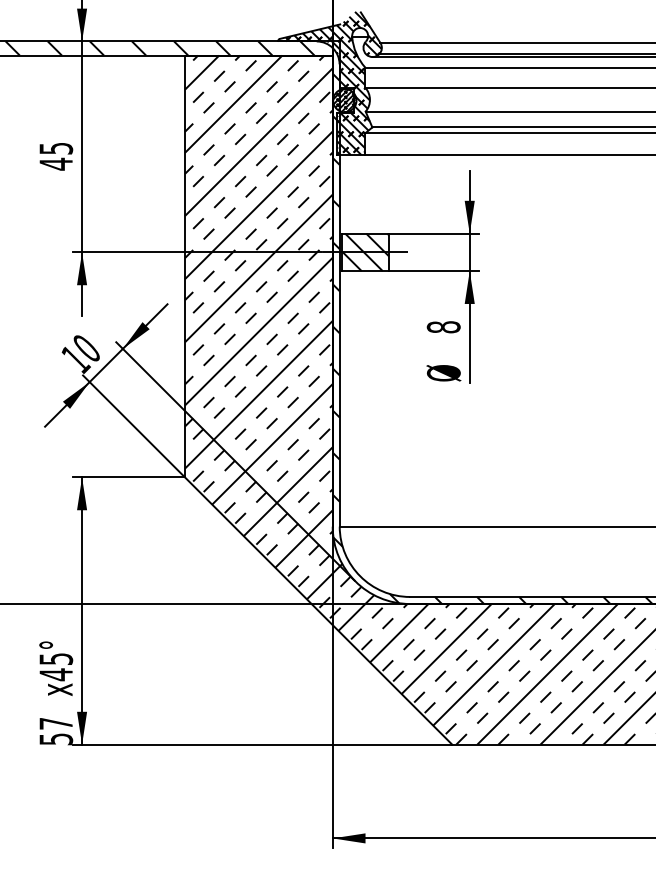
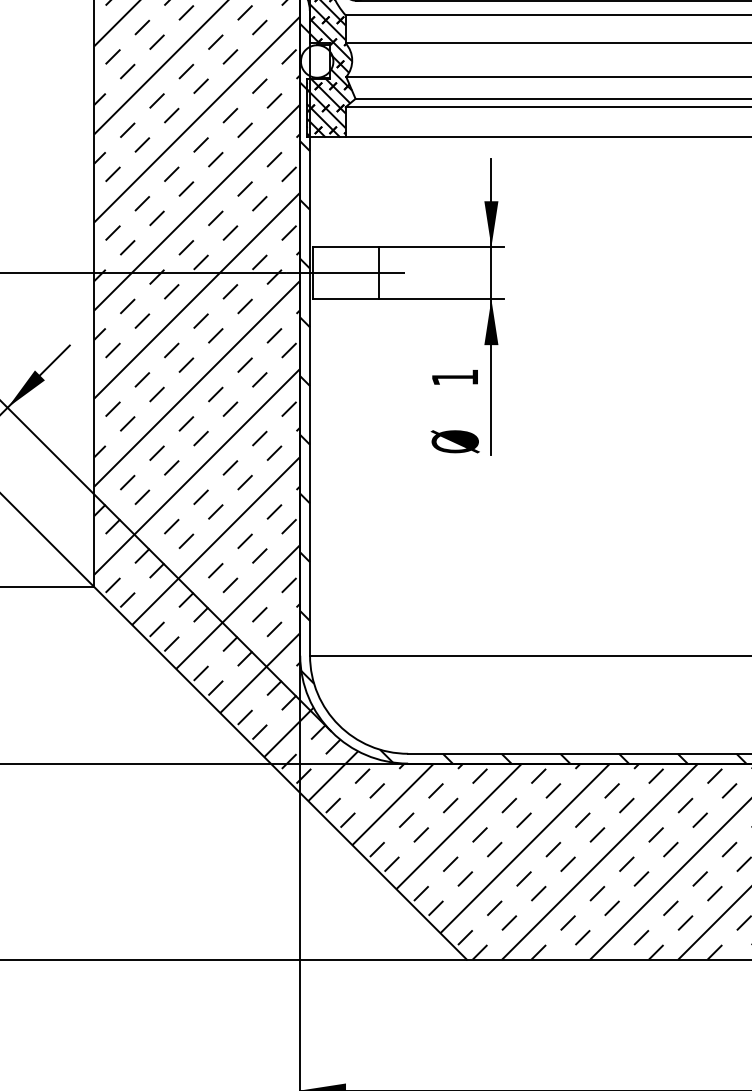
hatch: (344, 100) -> (316, 61), removed
hatch: (365, 252) -> (345, 273), removed
text: (443, 327) -> (454, 377), 8 -> 1

